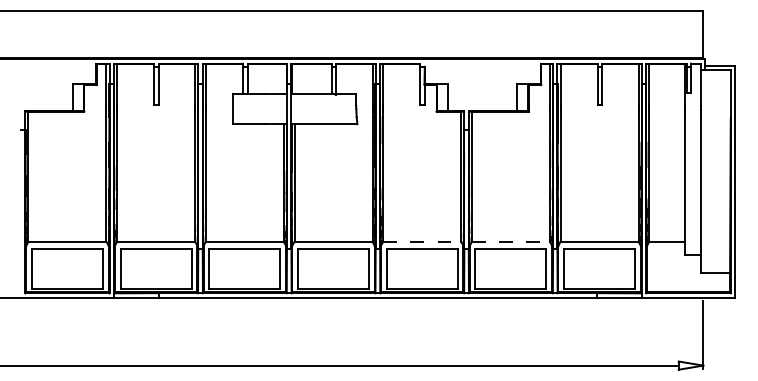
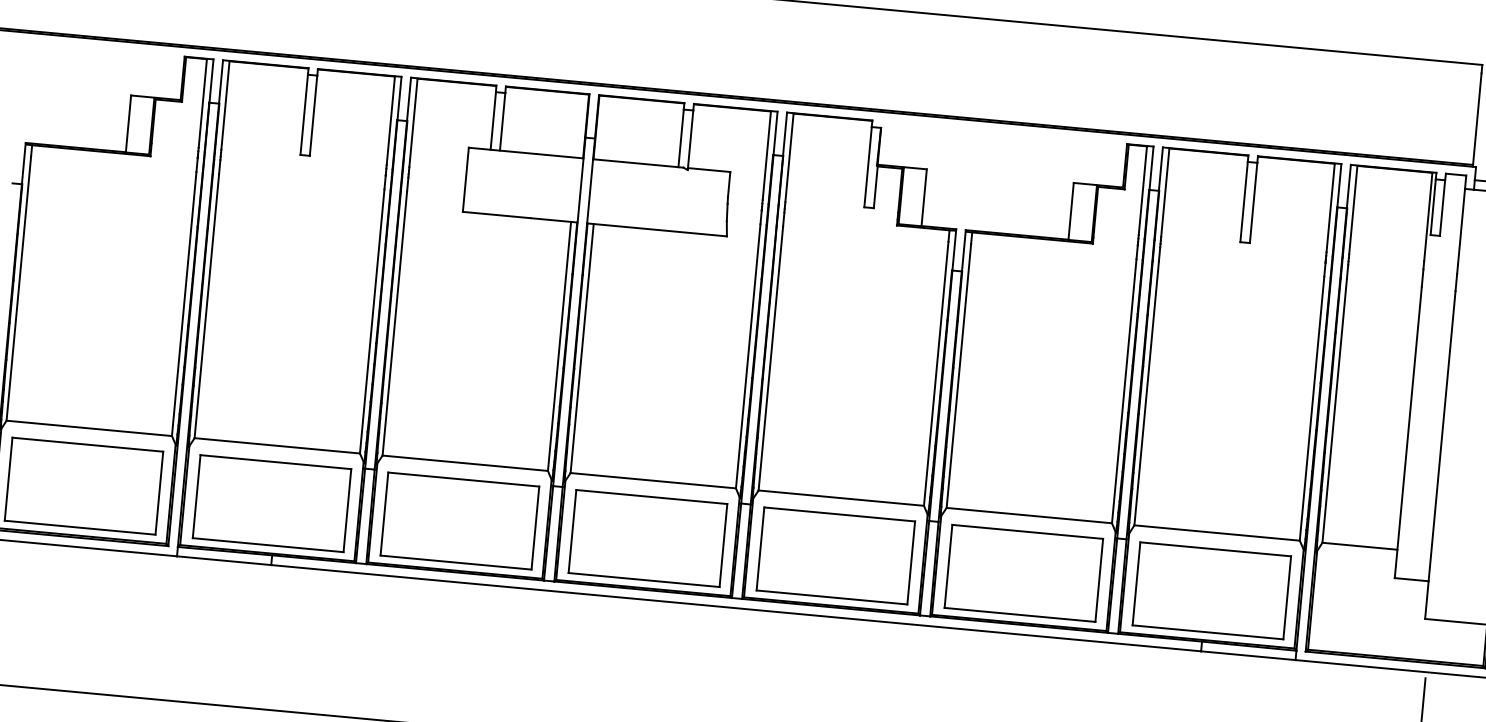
line: (422, 241) -> (841, 497), dashed -> solid
line: (511, 241) -> (1030, 515), dashed -> solid

